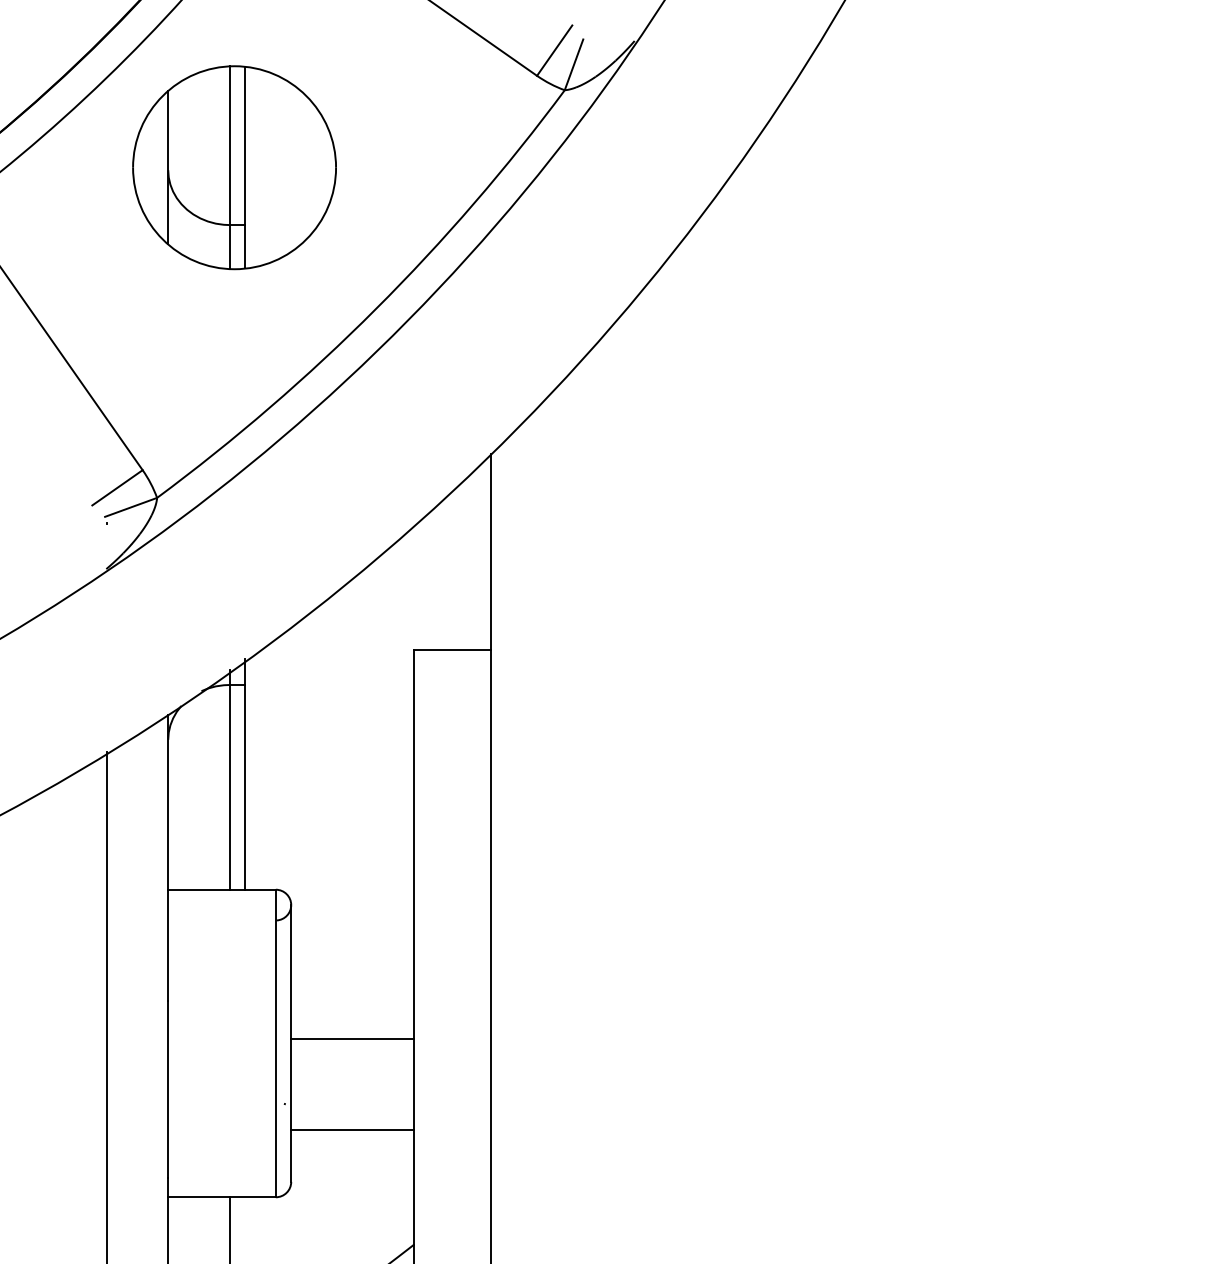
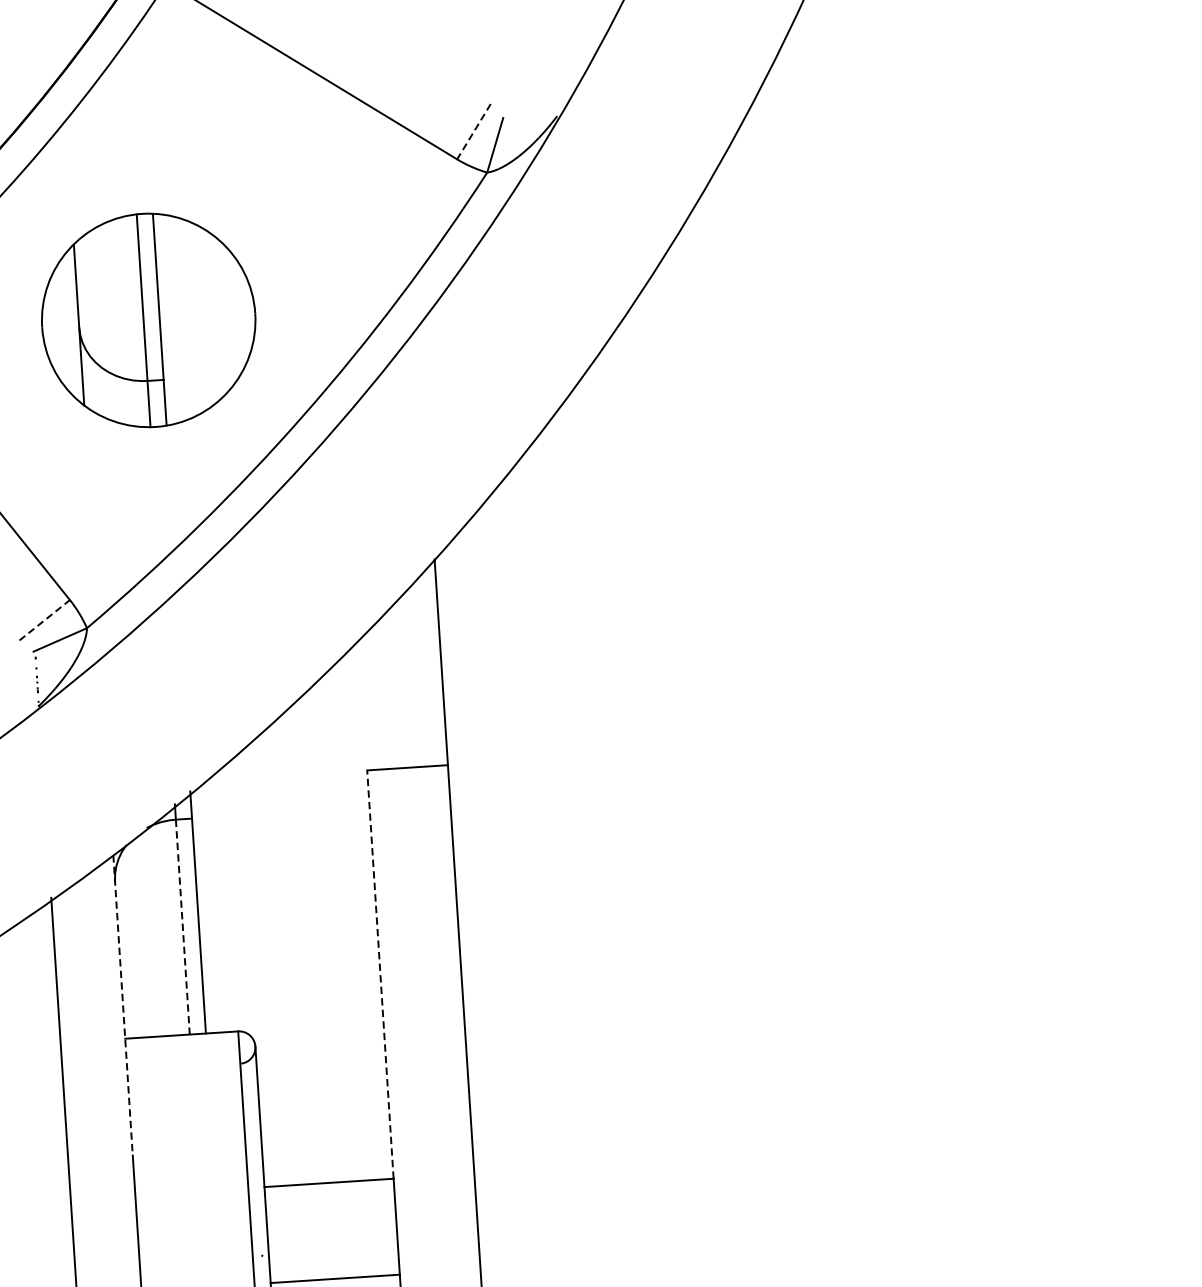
line: (554, 50) -> (473, 131), solid -> dashed
part: (234, 167) -> (148, 320), moved
line: (117, 487) -> (44, 619), solid -> dashed
line: (229, 787) -> (182, 927), solid -> dashed
line: (414, 844) -> (380, 974), solid -> dashed
line: (168, 858) -> (123, 1005), solid -> dashed

